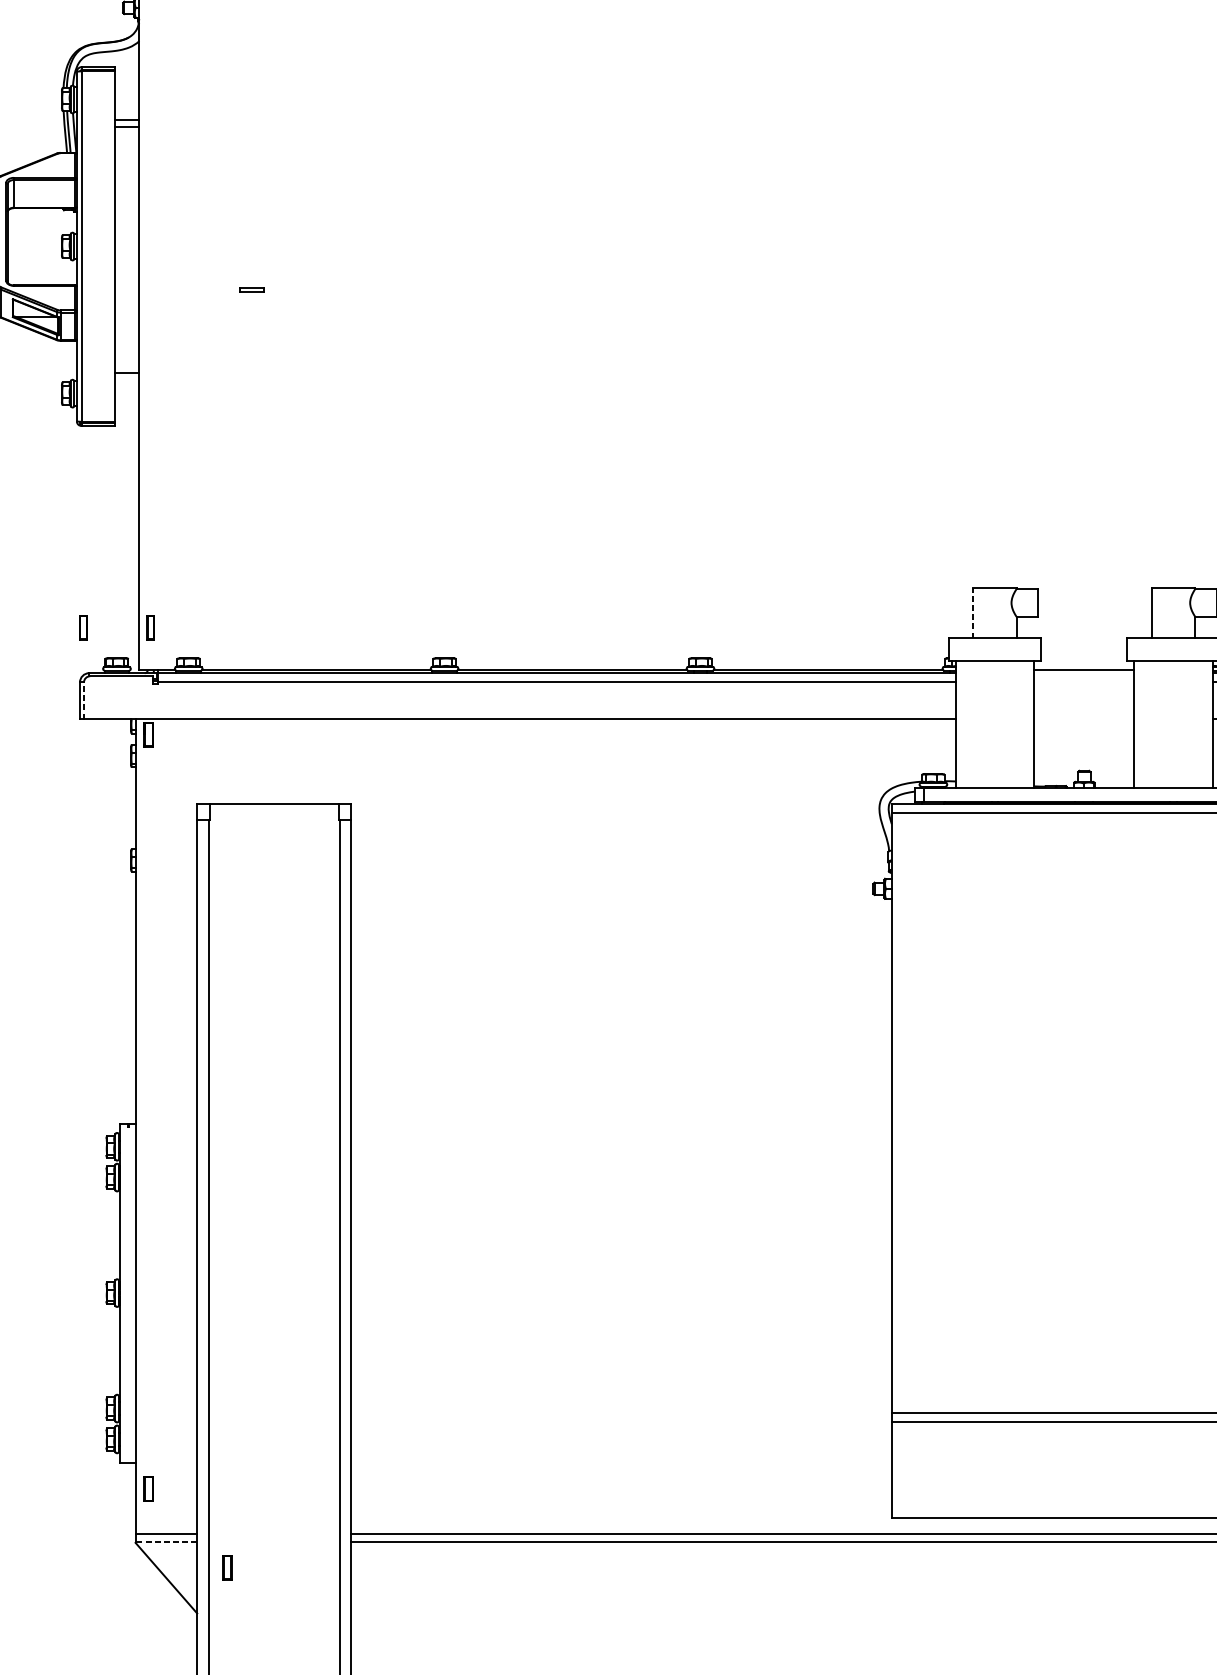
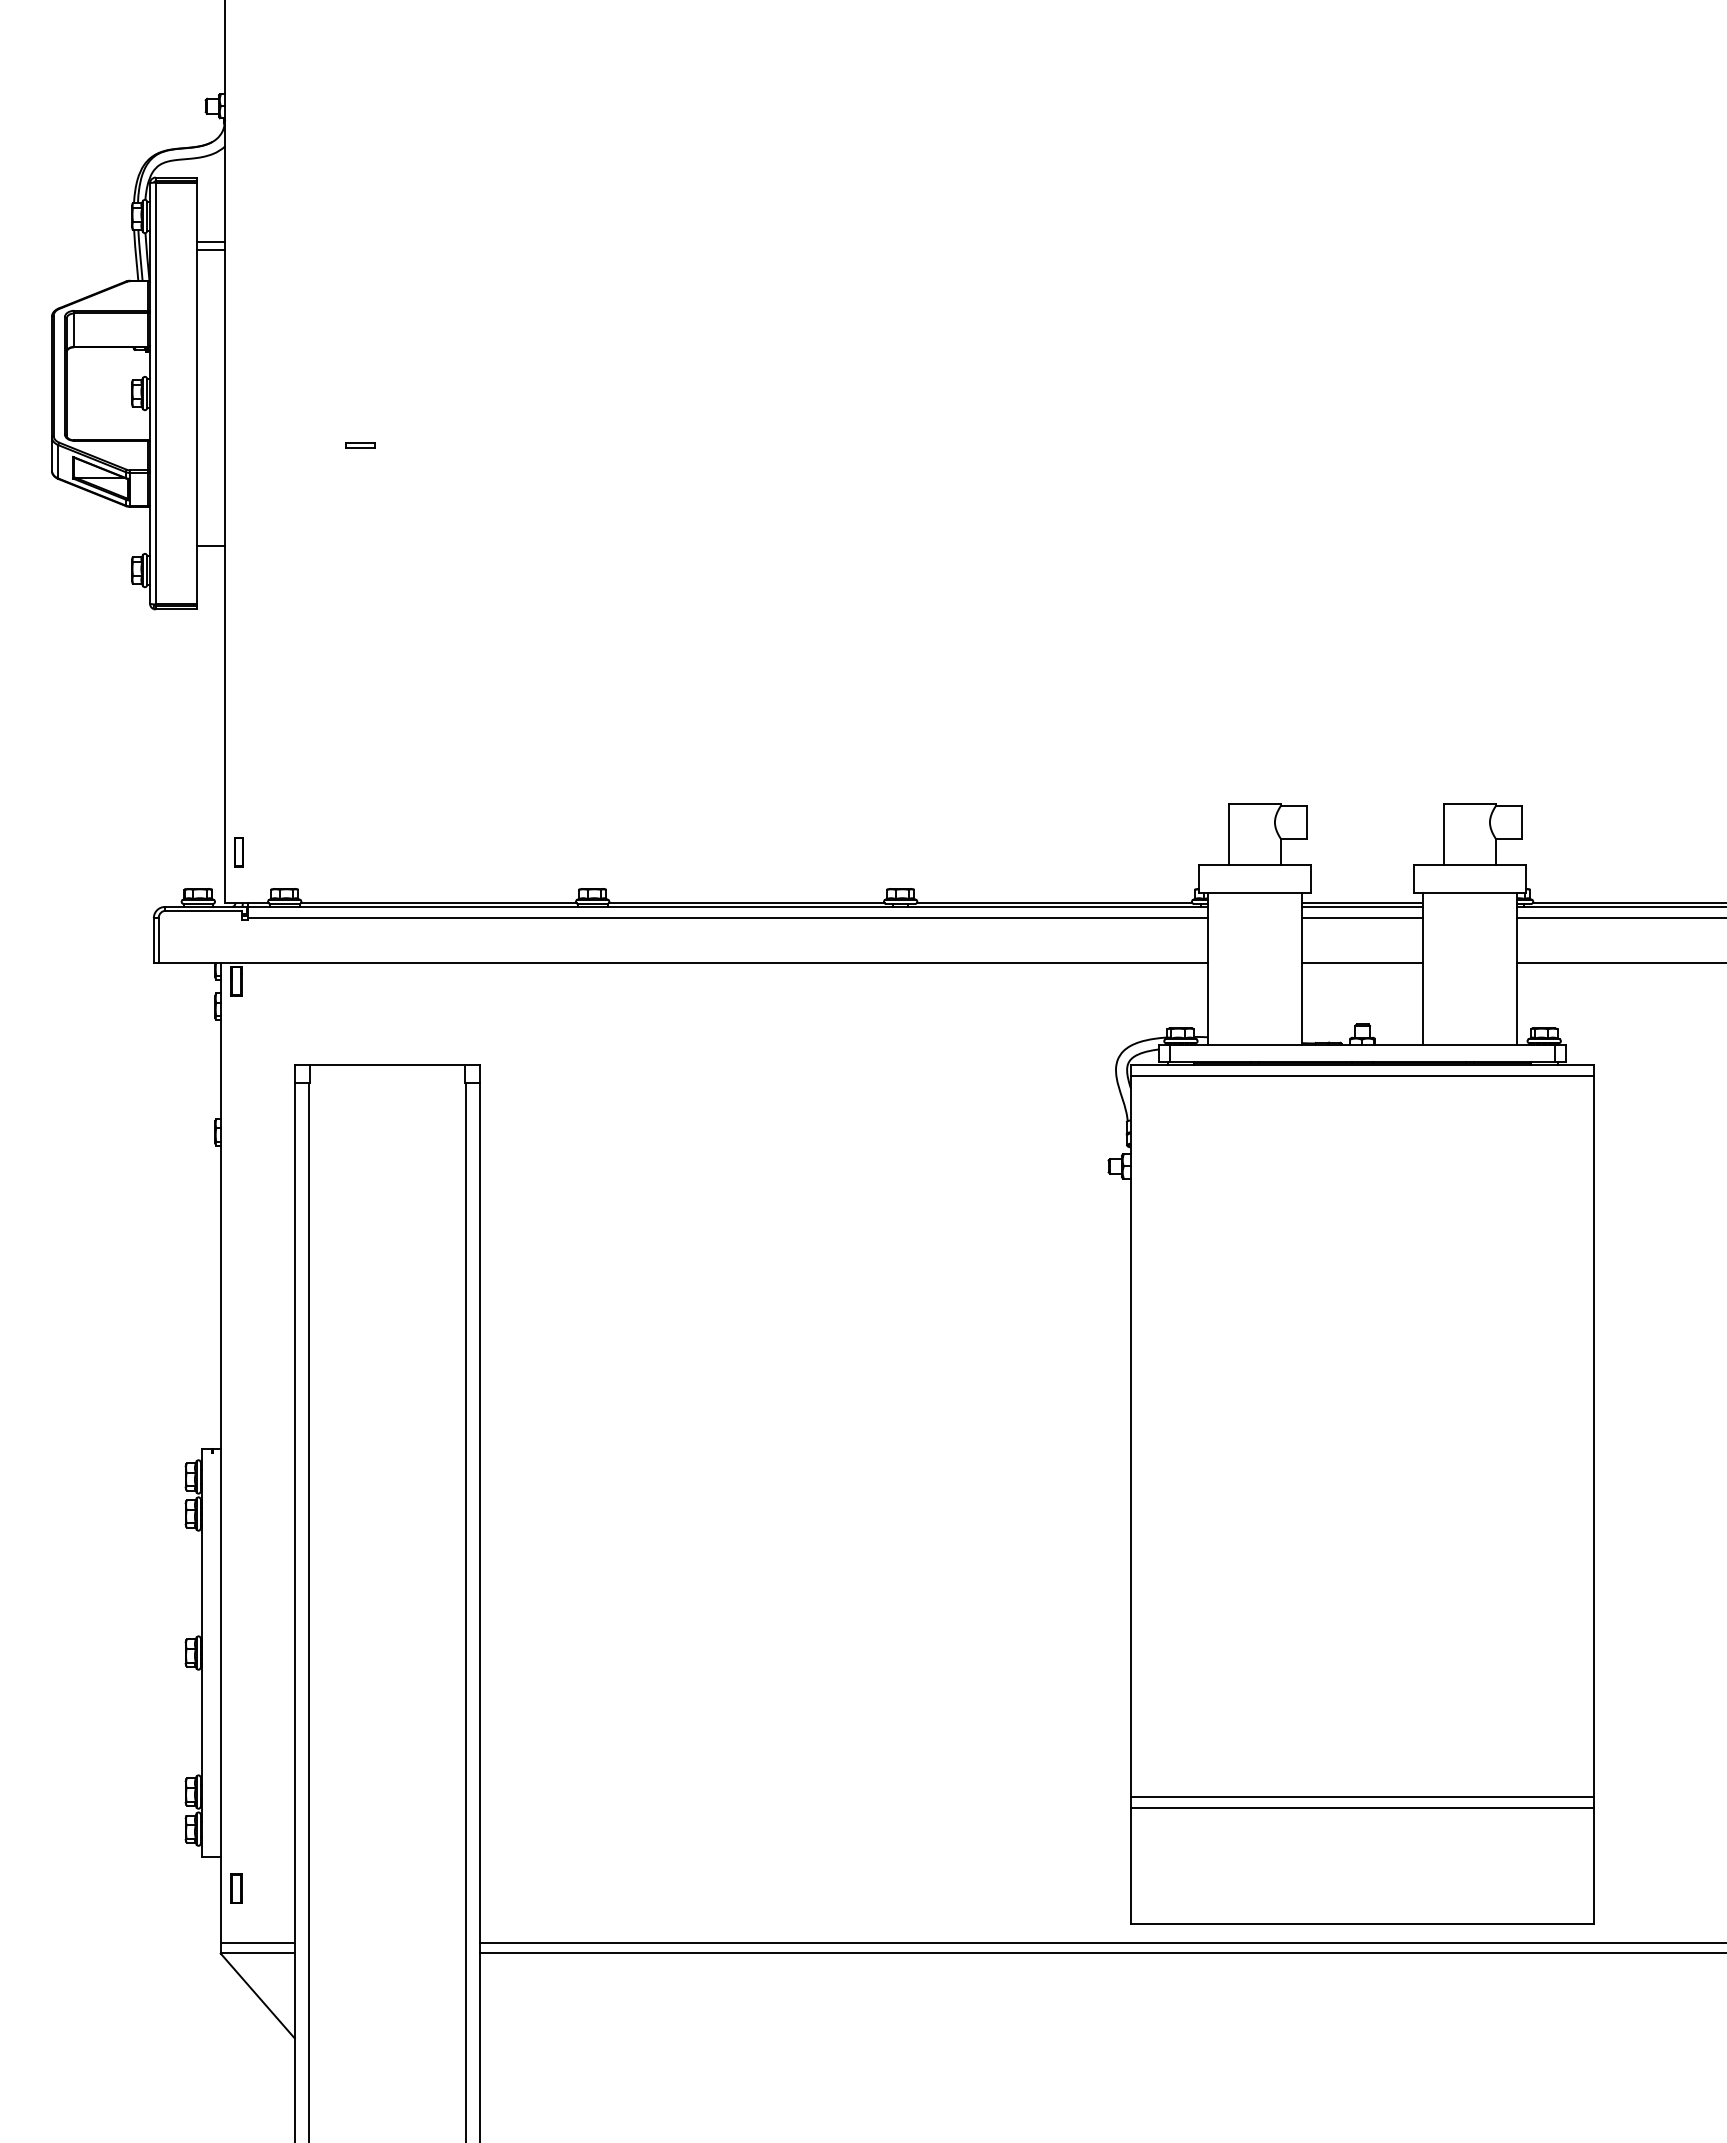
line: (973, 612) -> (1229, 834), dashed -> solid
part: (83, 627) -> (157, 852), removed
line: (1084, 672) -> (1362, 906), added
line: (1084, 682) -> (1362, 918), added
line: (83, 700) -> (158, 939), dashed -> solid
line: (1084, 719) -> (1362, 962), added
line: (166, 1541) -> (257, 1952), dashed -> solid
part: (227, 1567) -> (331, 1983), removed

